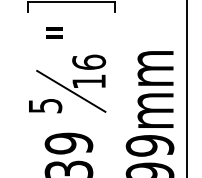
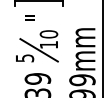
text: (88, 62) -> (48, 34), 16 -> 10

